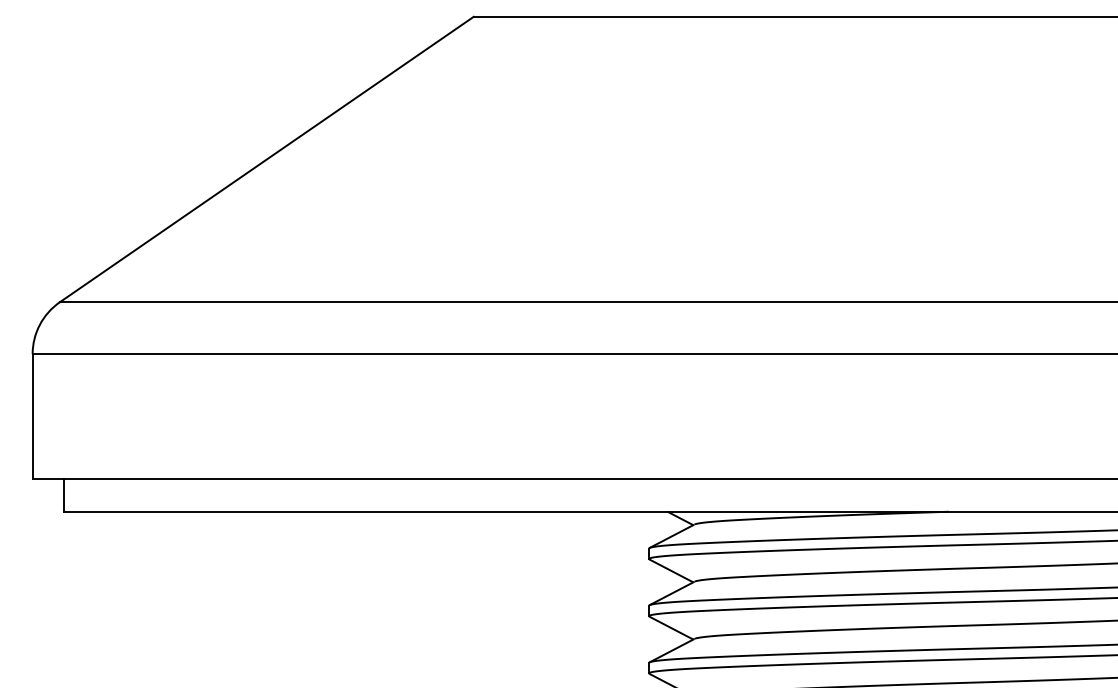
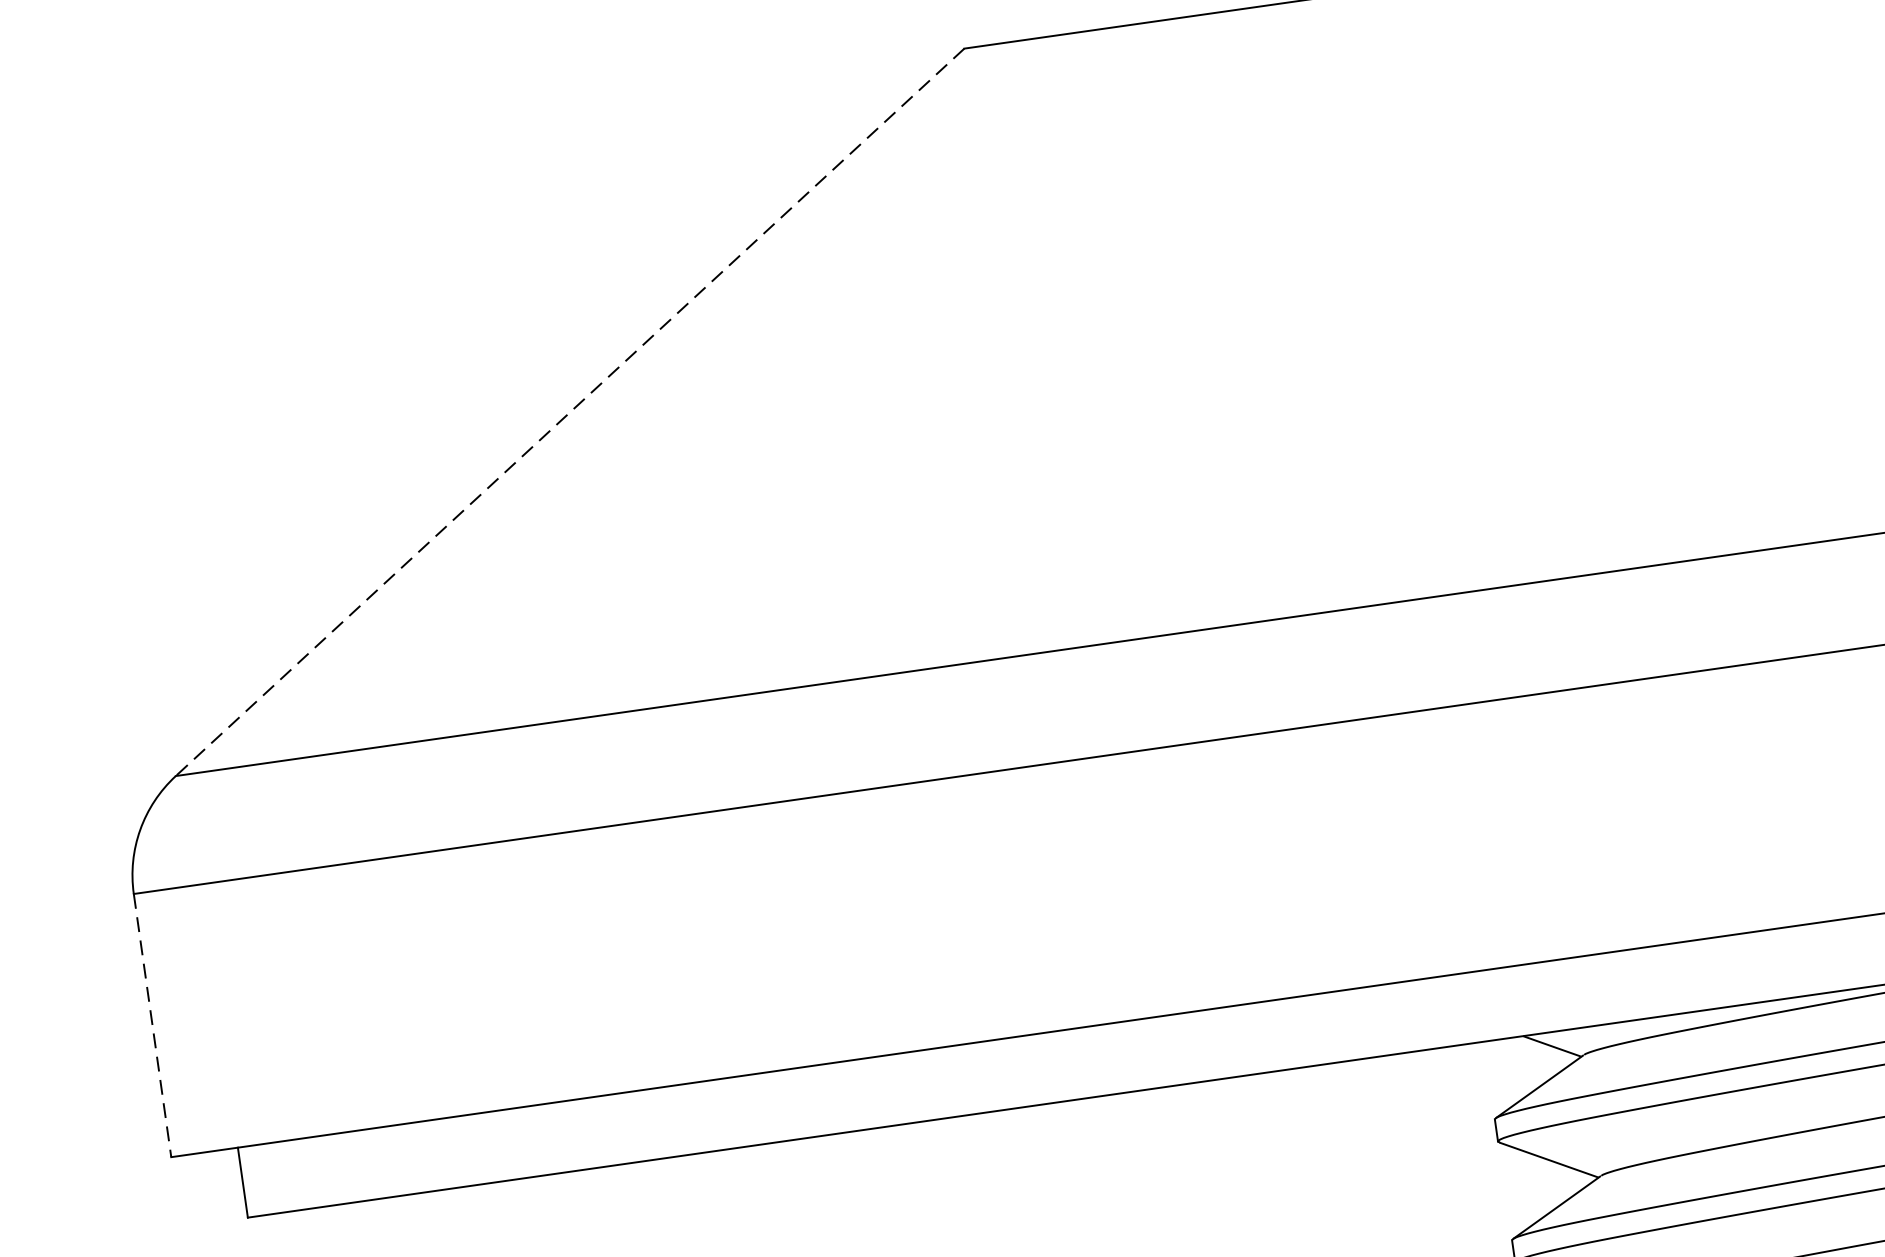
line: (266, 159) -> (569, 412), solid -> dashed
line: (32, 416) -> (152, 1025), solid -> dashed

